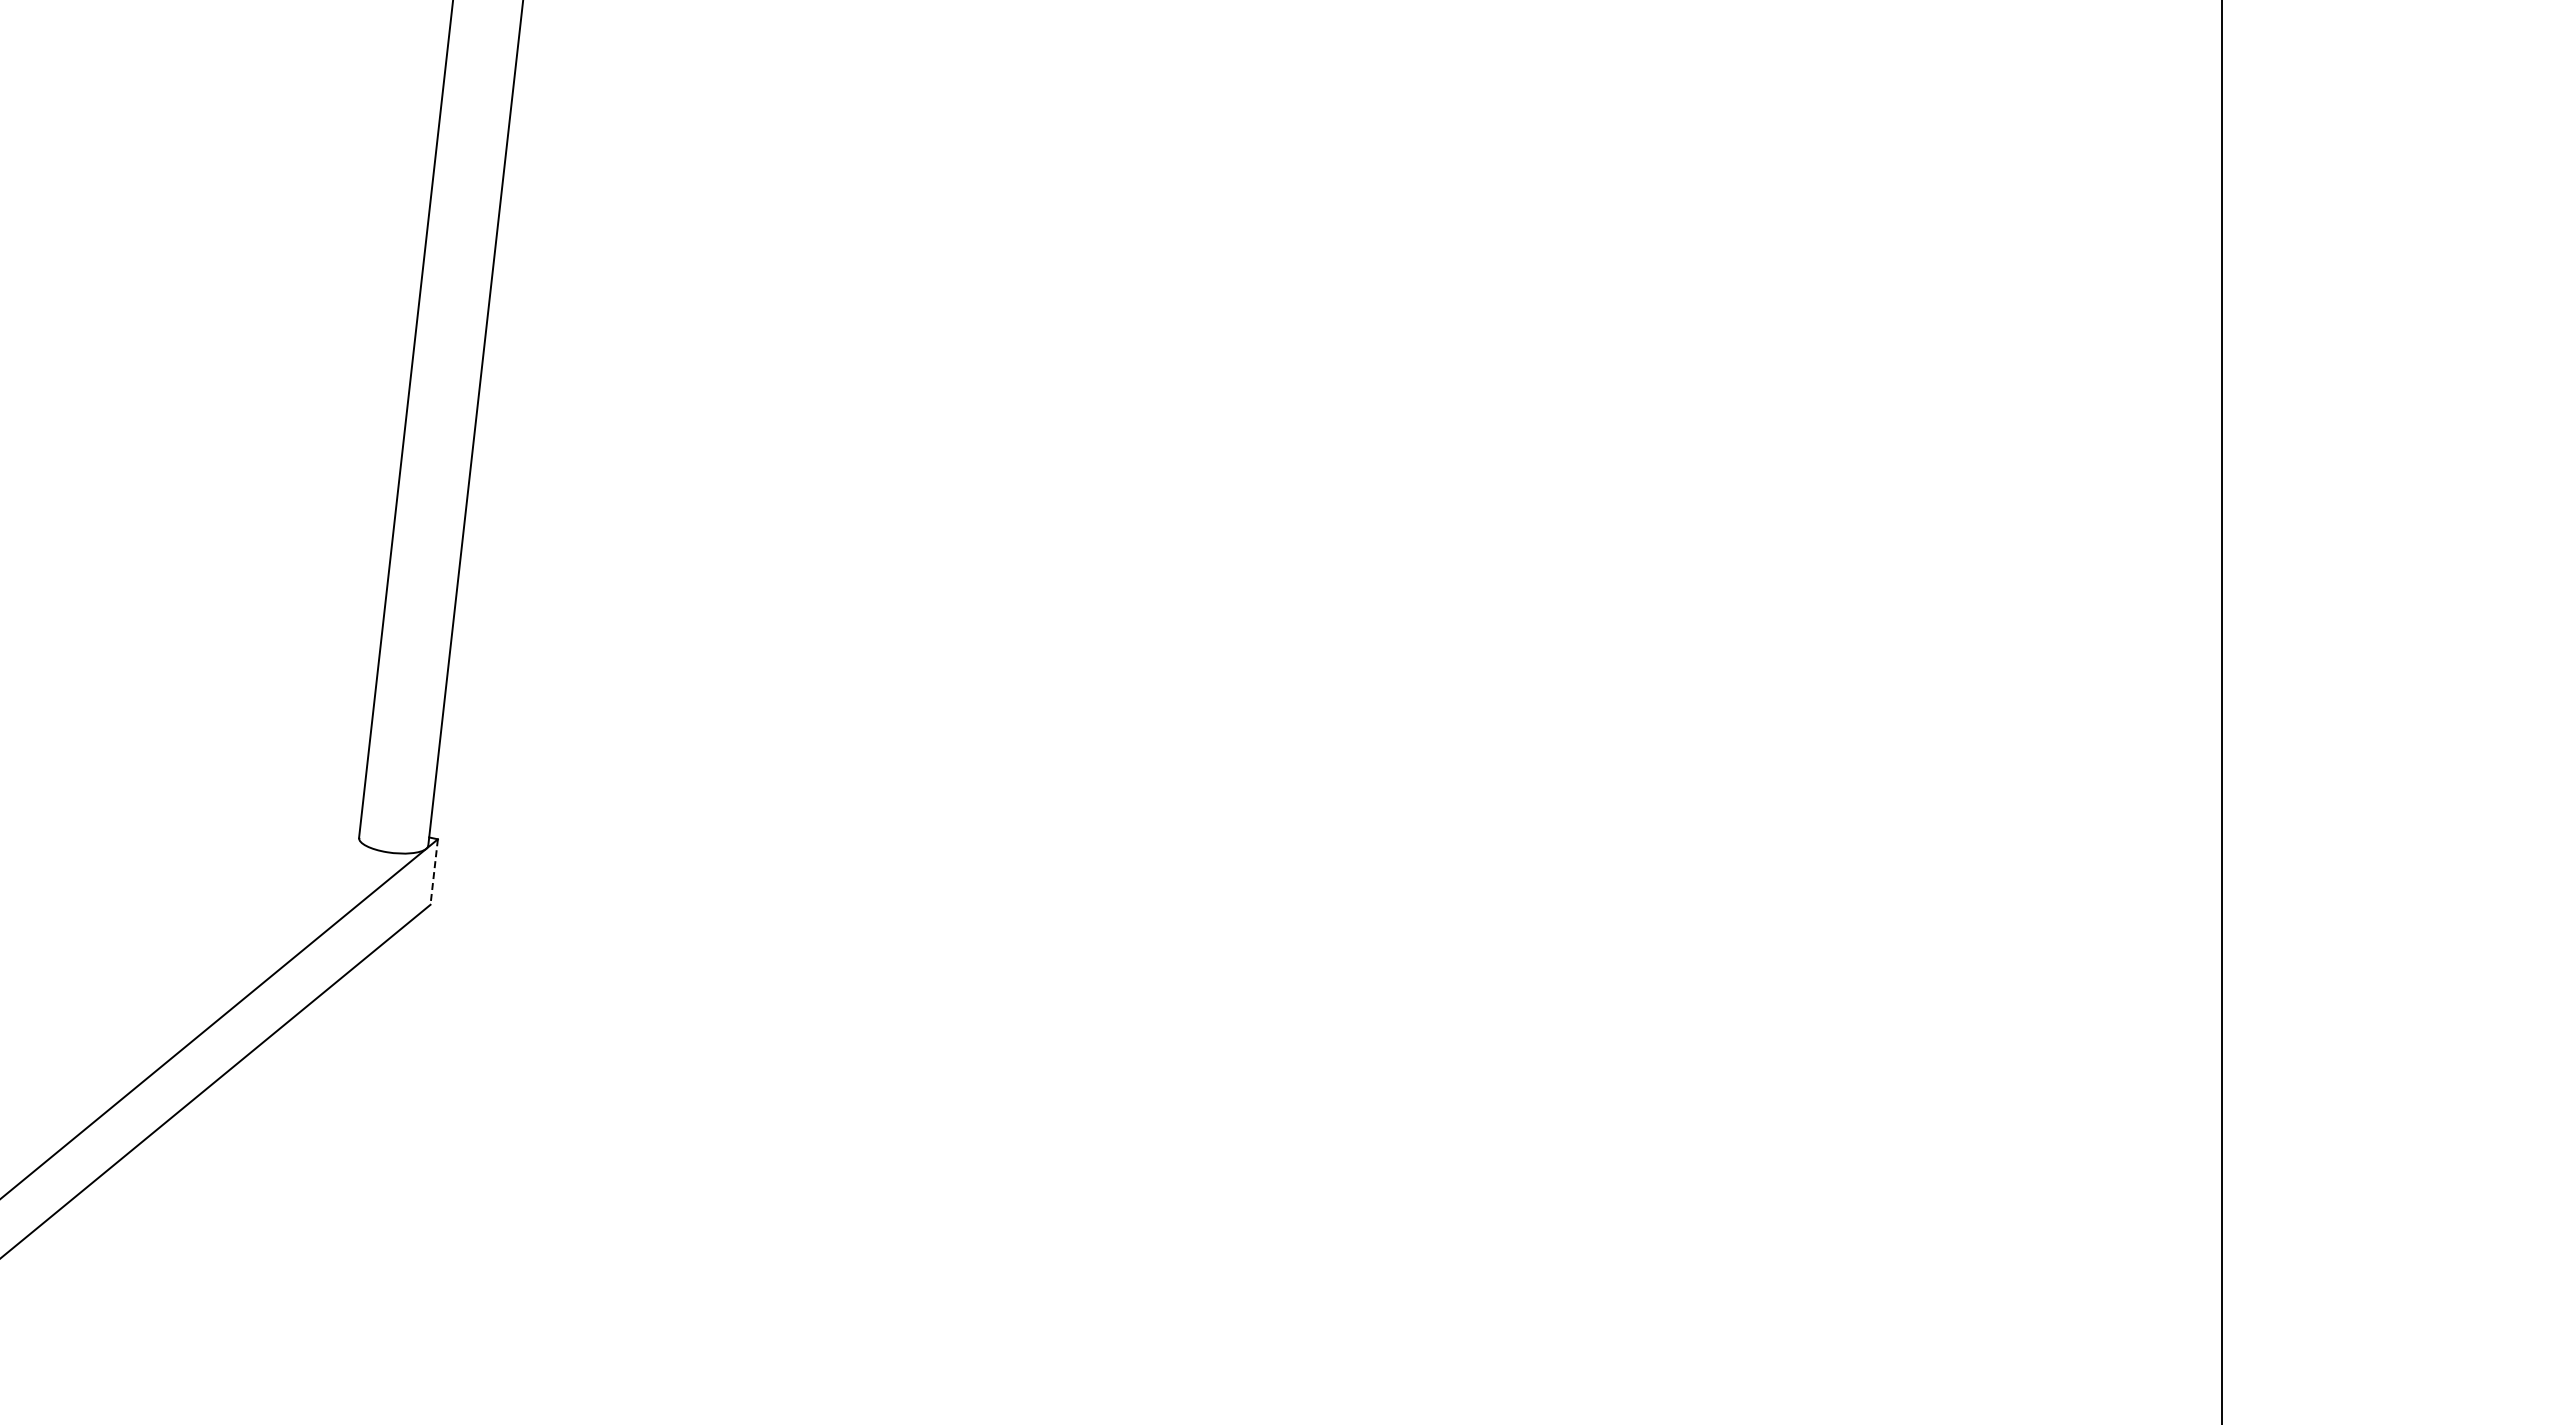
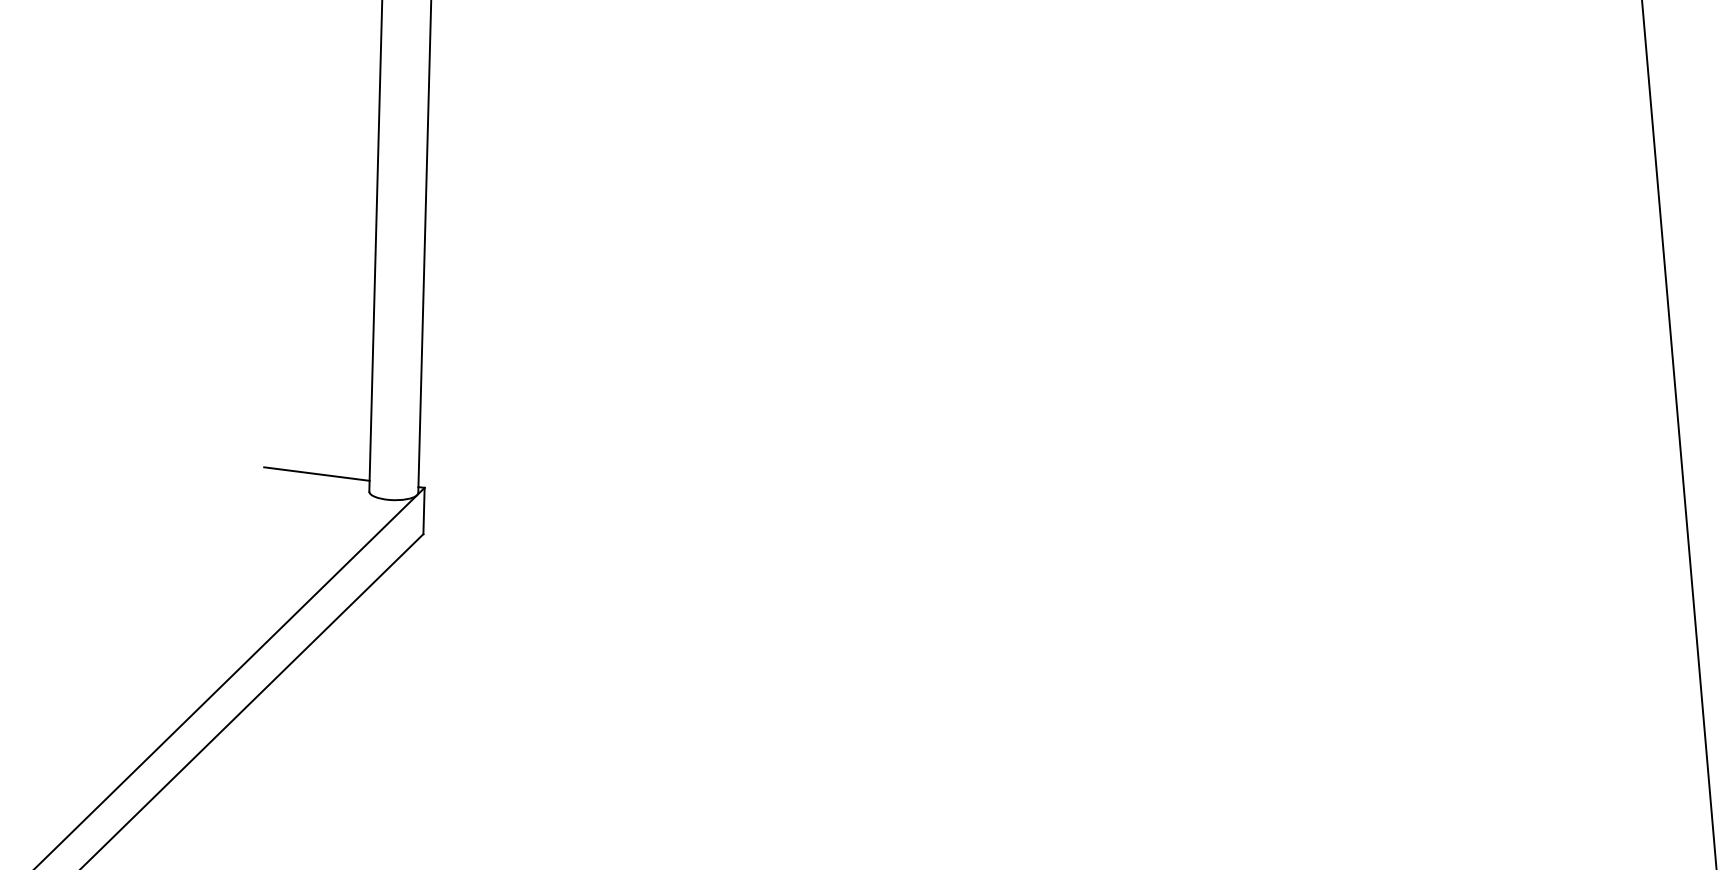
line: (286, 806) -> (316, 473), added
line: (434, 872) -> (424, 511), dashed -> solid

